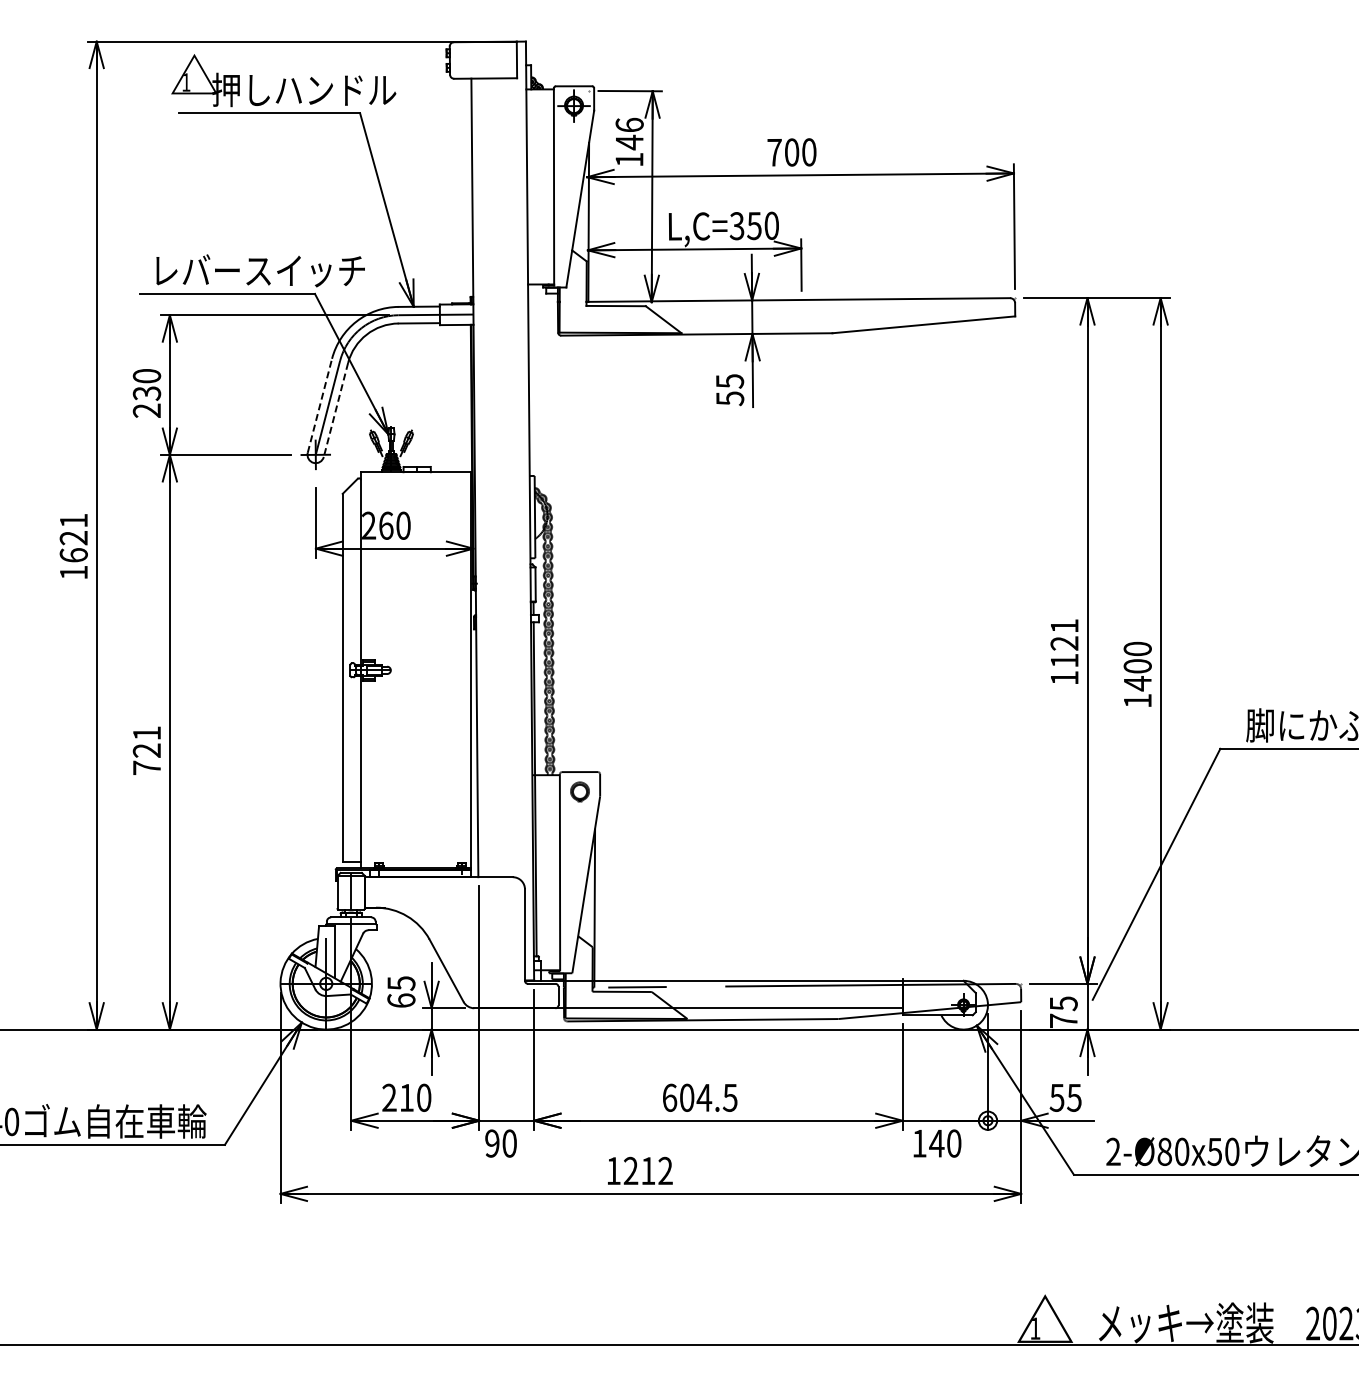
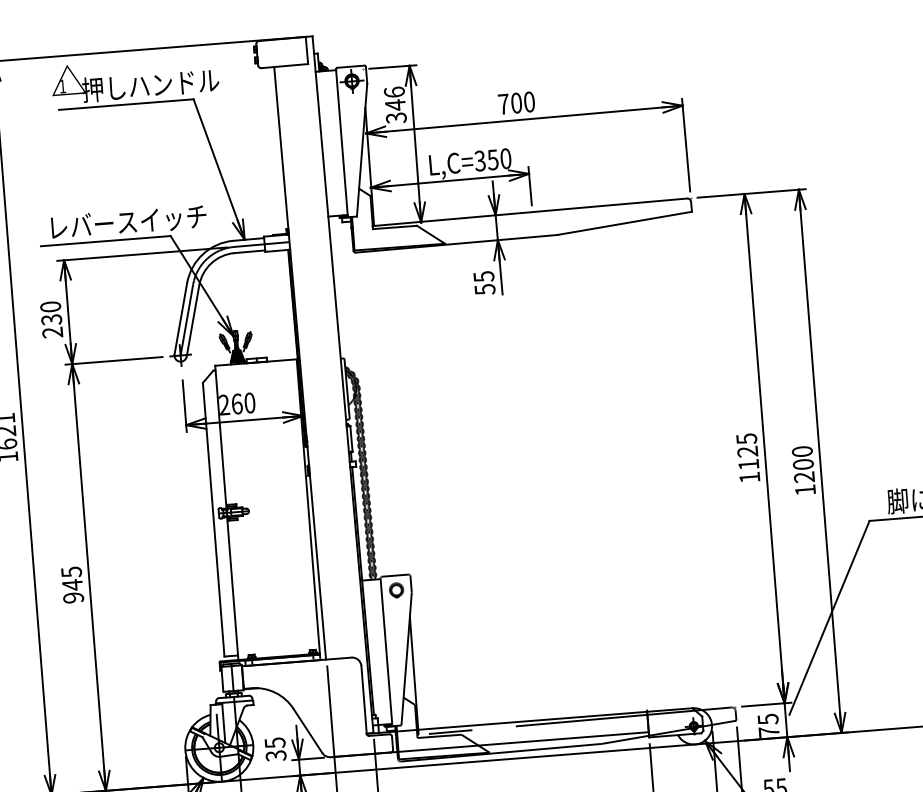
text: (629, 160) -> (396, 118), 146 -> 346
line: (319, 405) -> (180, 318), dashed -> solid
line: (335, 409) -> (192, 320), dashed -> solid
text: (1064, 626) -> (746, 439), 1121 -> 1125
text: (1137, 683) -> (804, 477), 1400 -> 1200
text: (146, 750) -> (72, 584), 721 -> 945
text: (401, 1000) -> (276, 755), 65 -> 35

